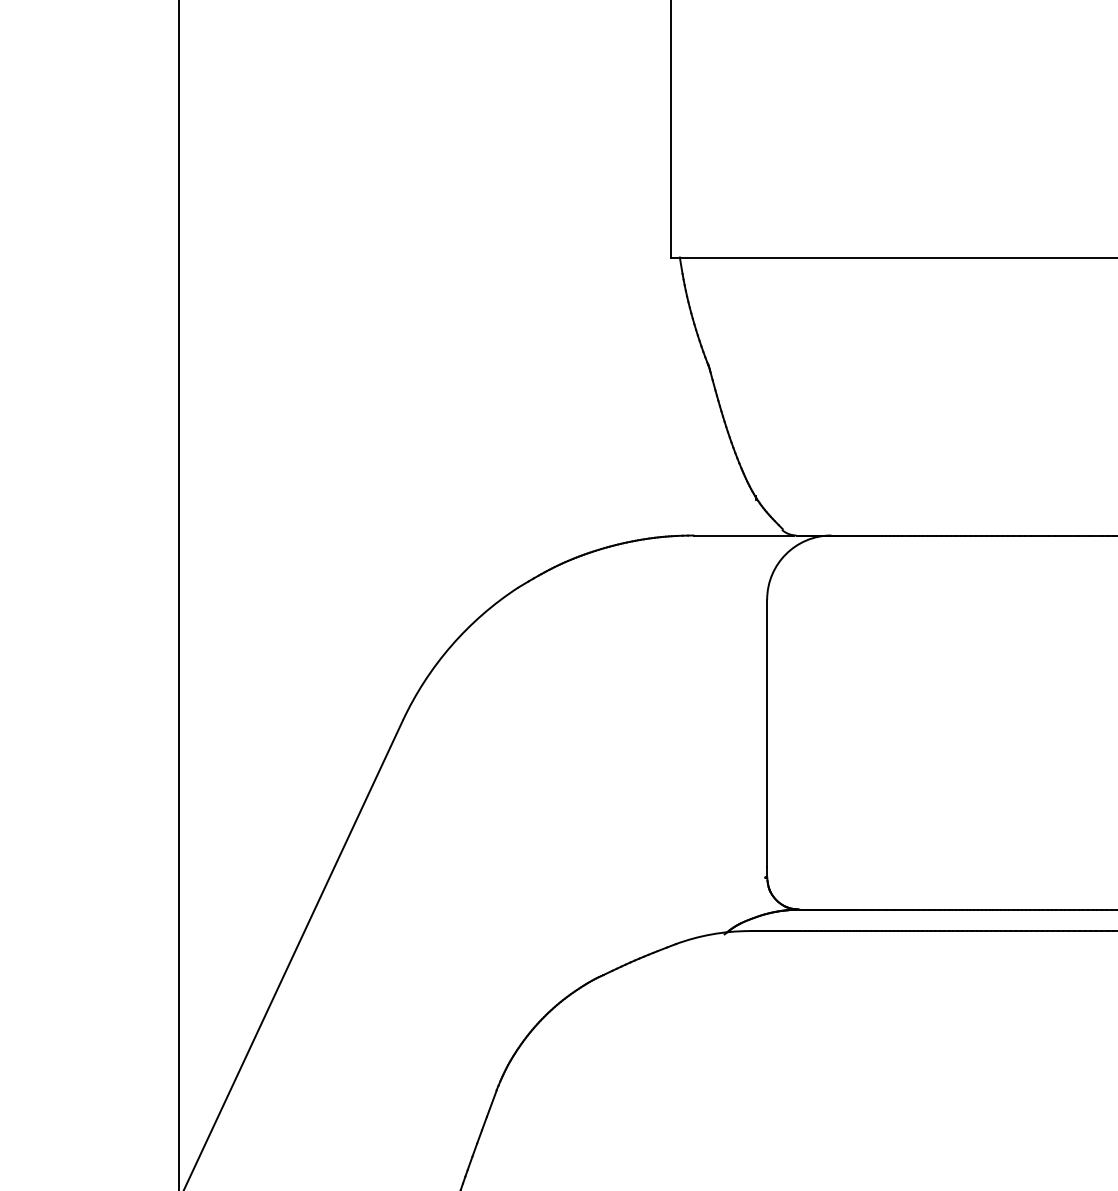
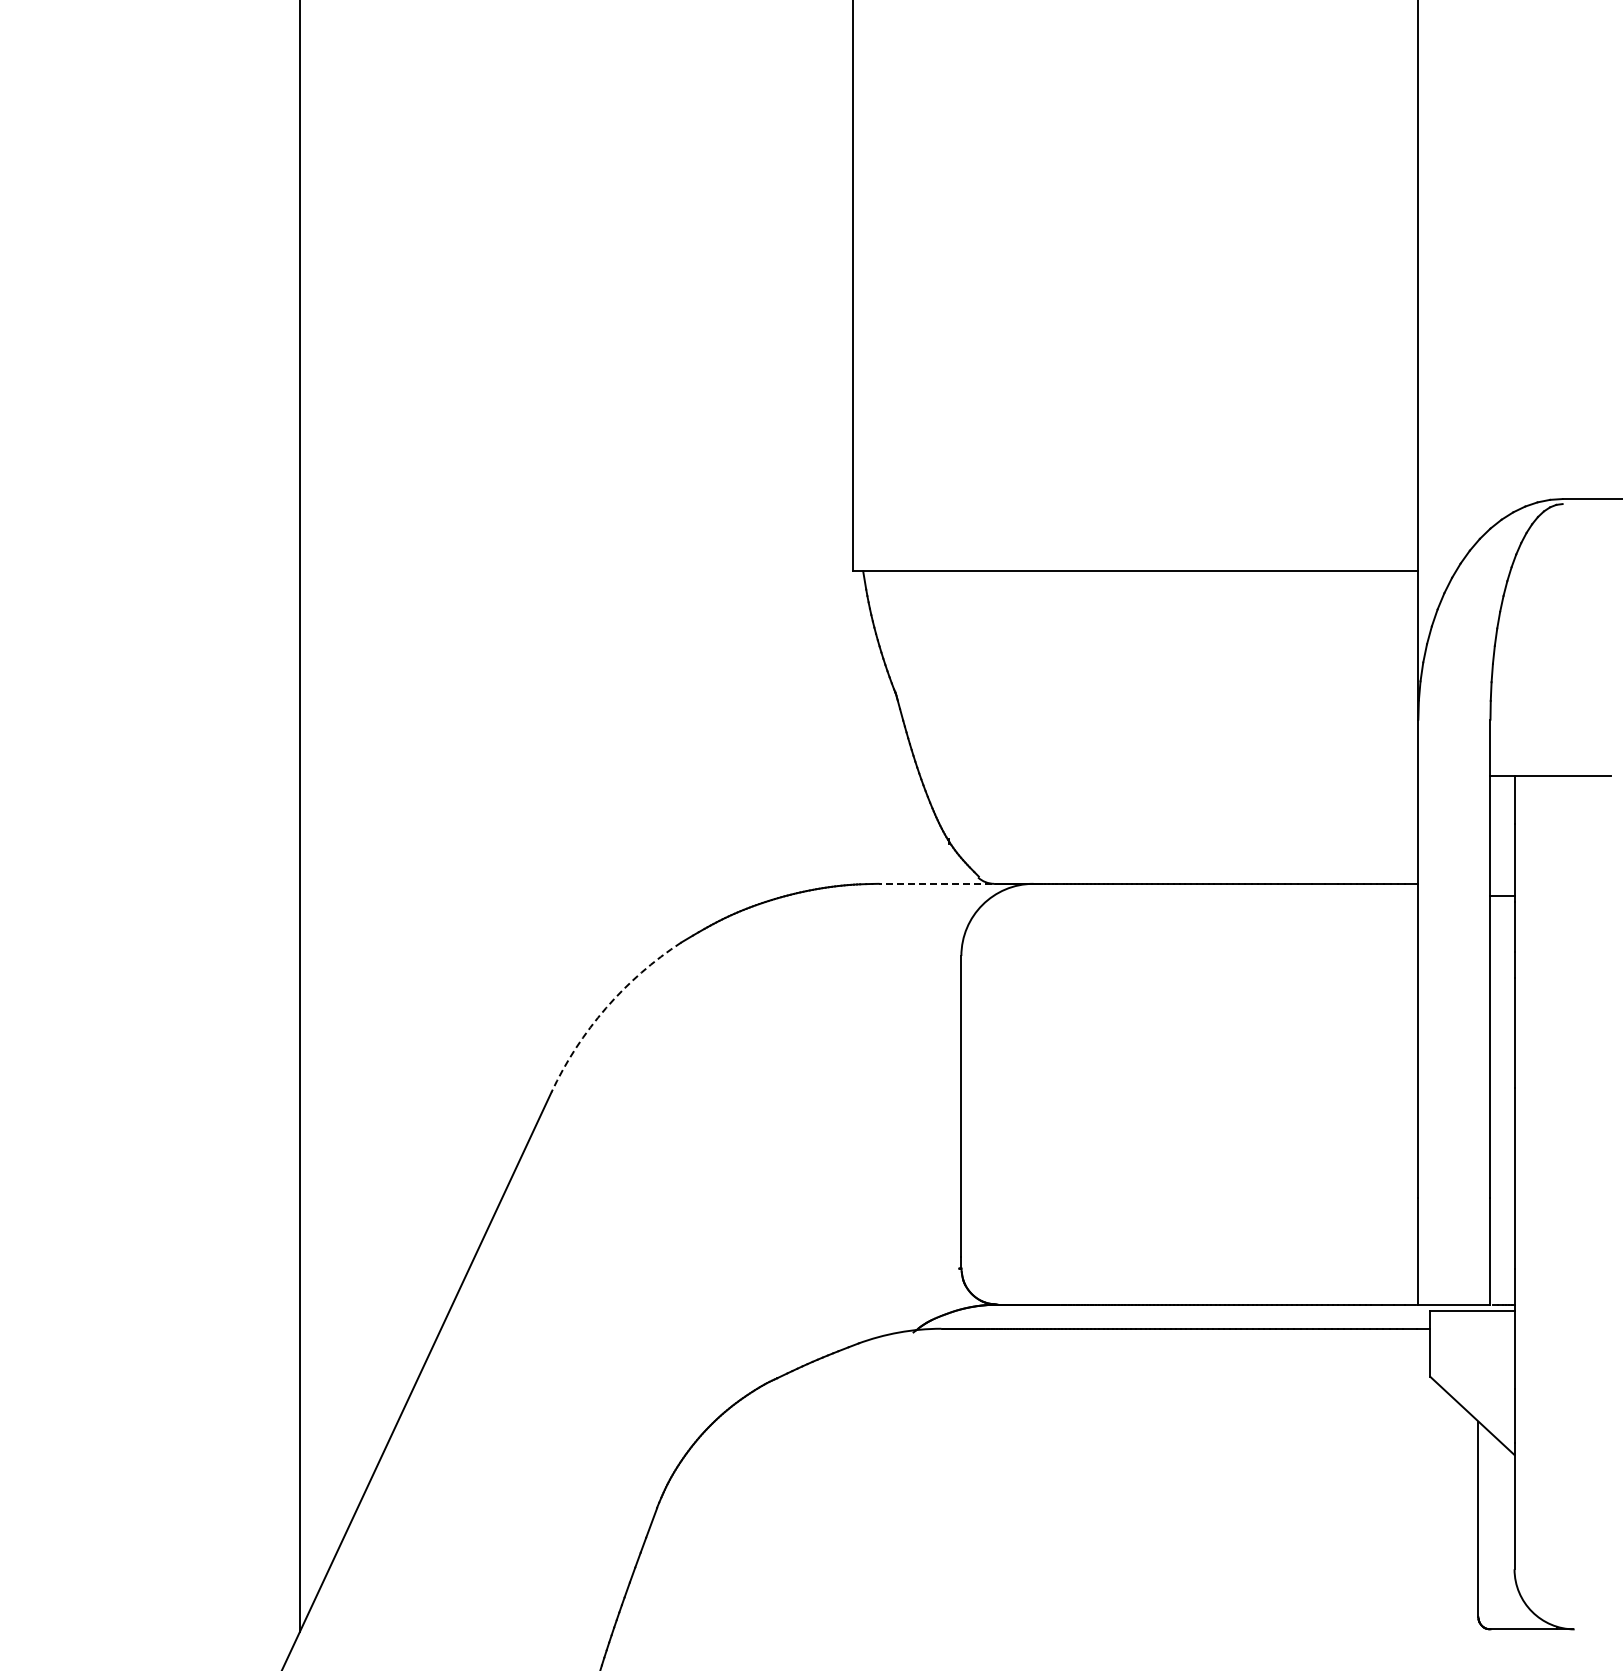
line: (744, 535) -> (935, 883), solid -> dashed
arc: (451, 646) -> (606, 1008), solid -> dashed

